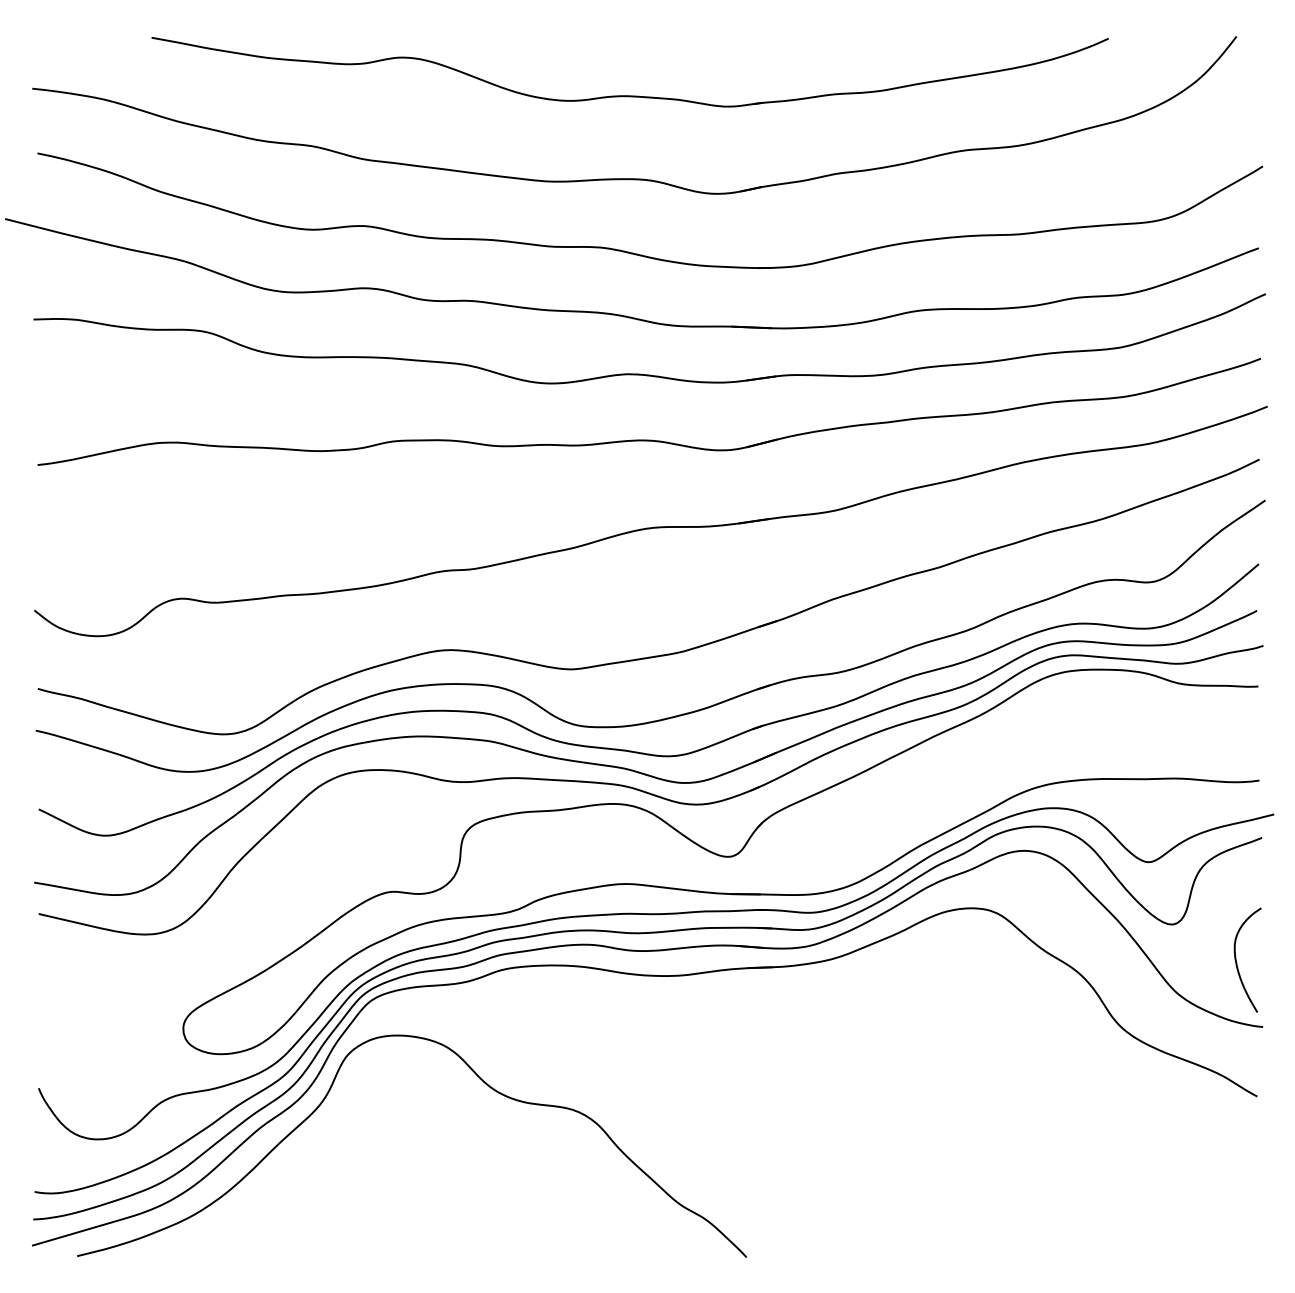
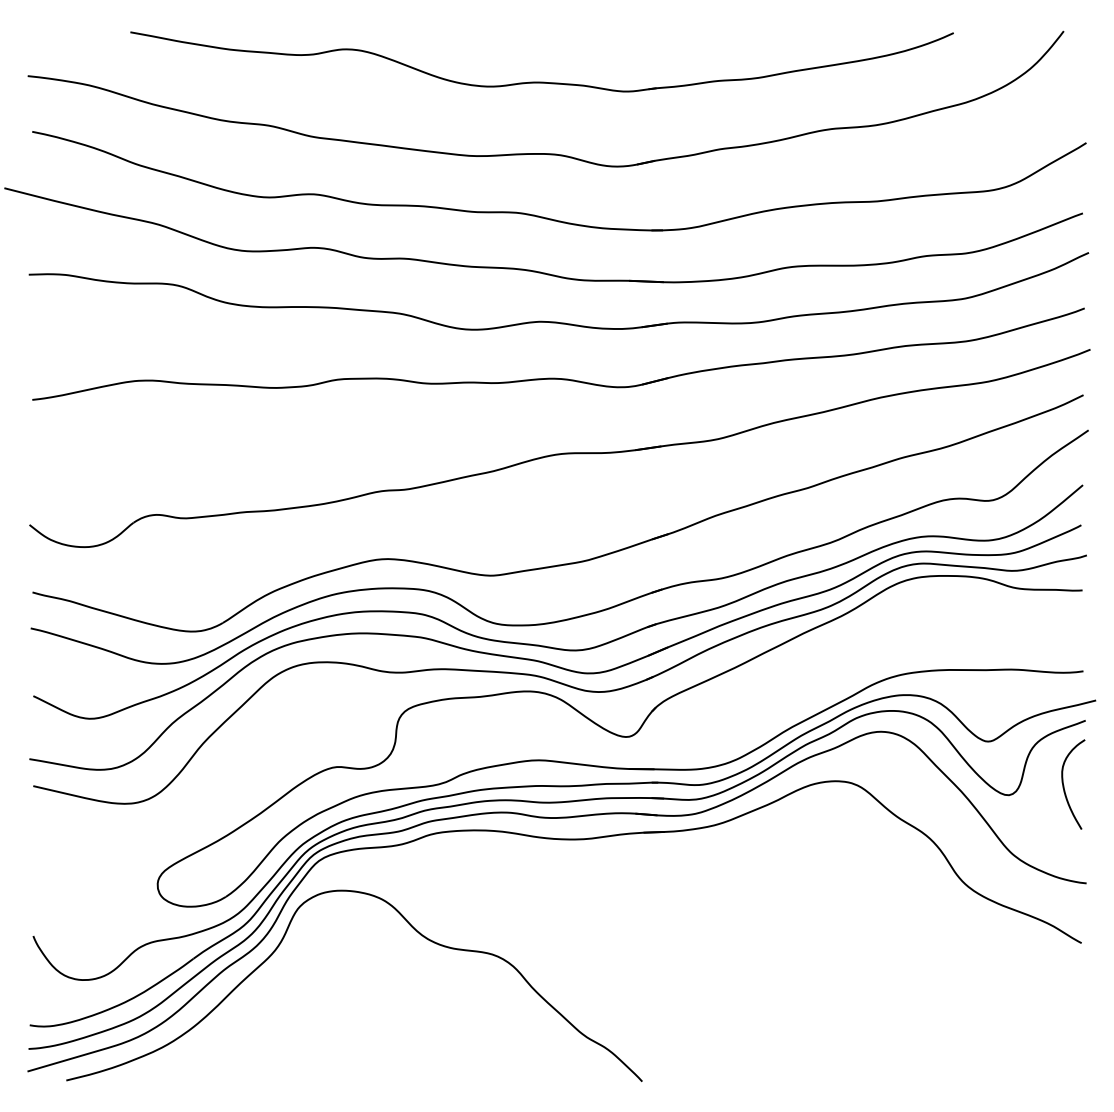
curve: (1237, 962) -> (1064, 786), moved

